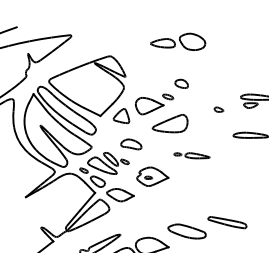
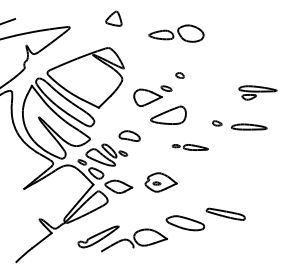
part: (181, 83) -> (179, 75), size x0.6
part: (219, 109) -> (217, 123), moved
part: (121, 115) -> (113, 18), moved
part: (152, 176) -> (160, 182), moved

